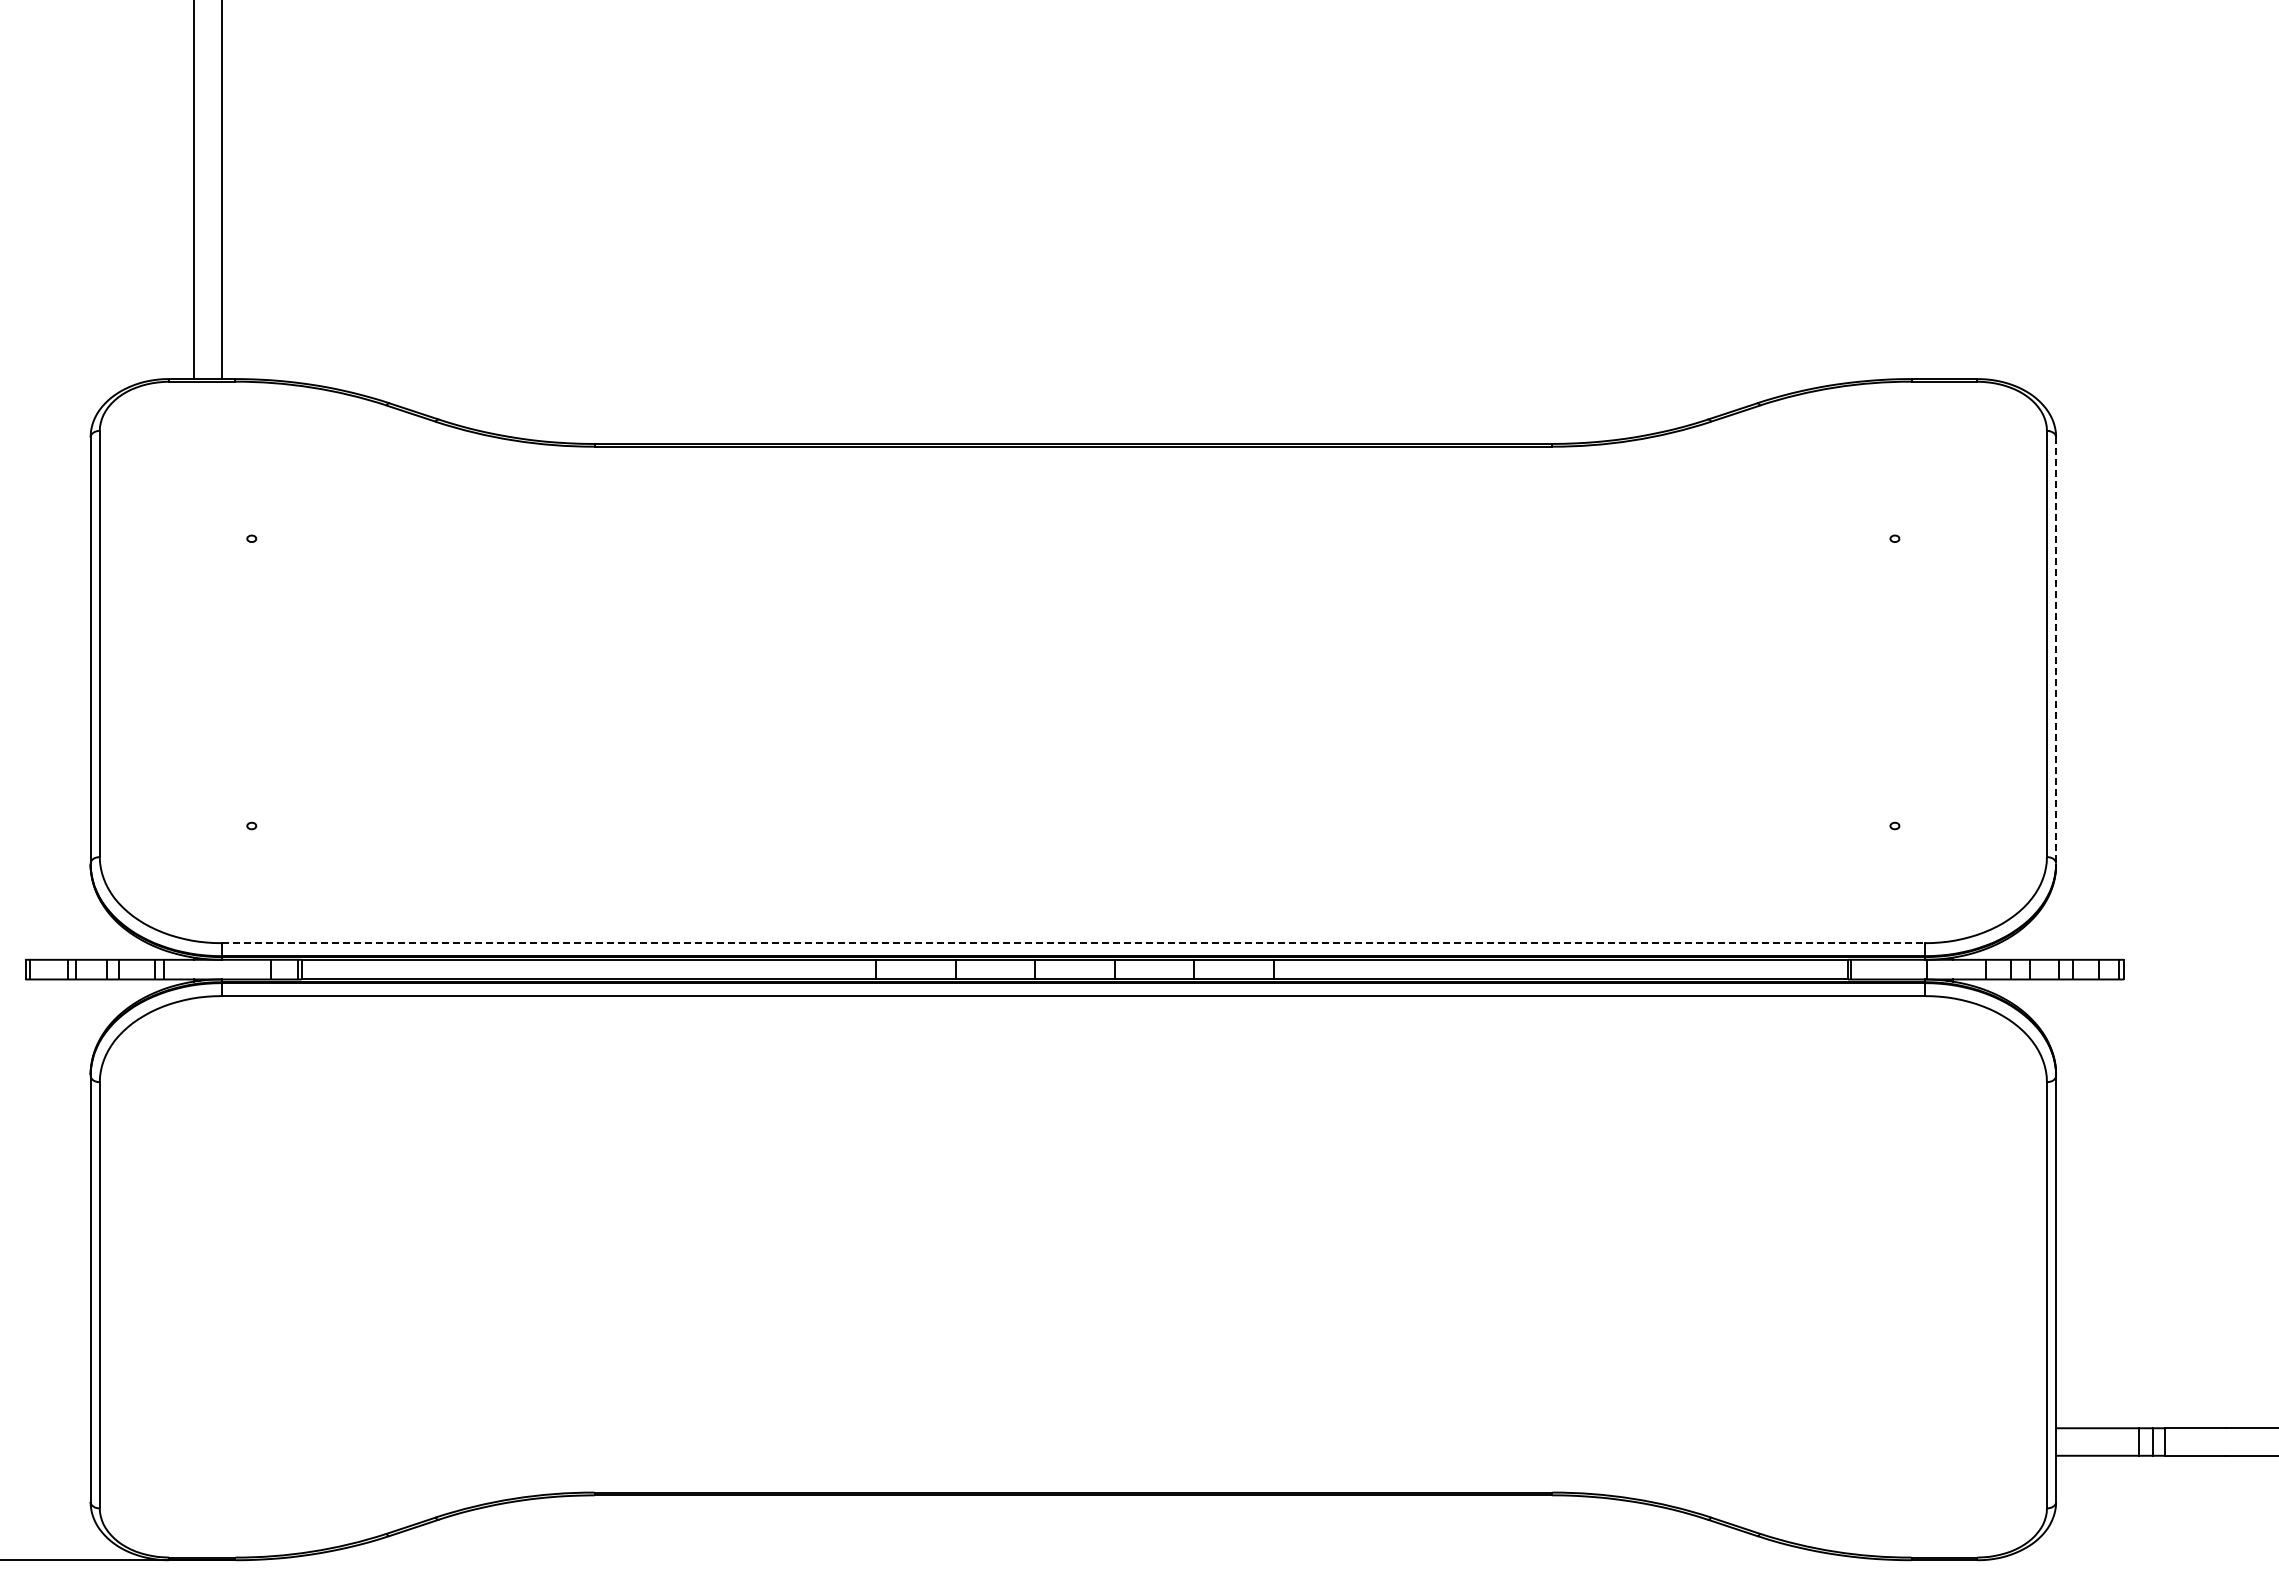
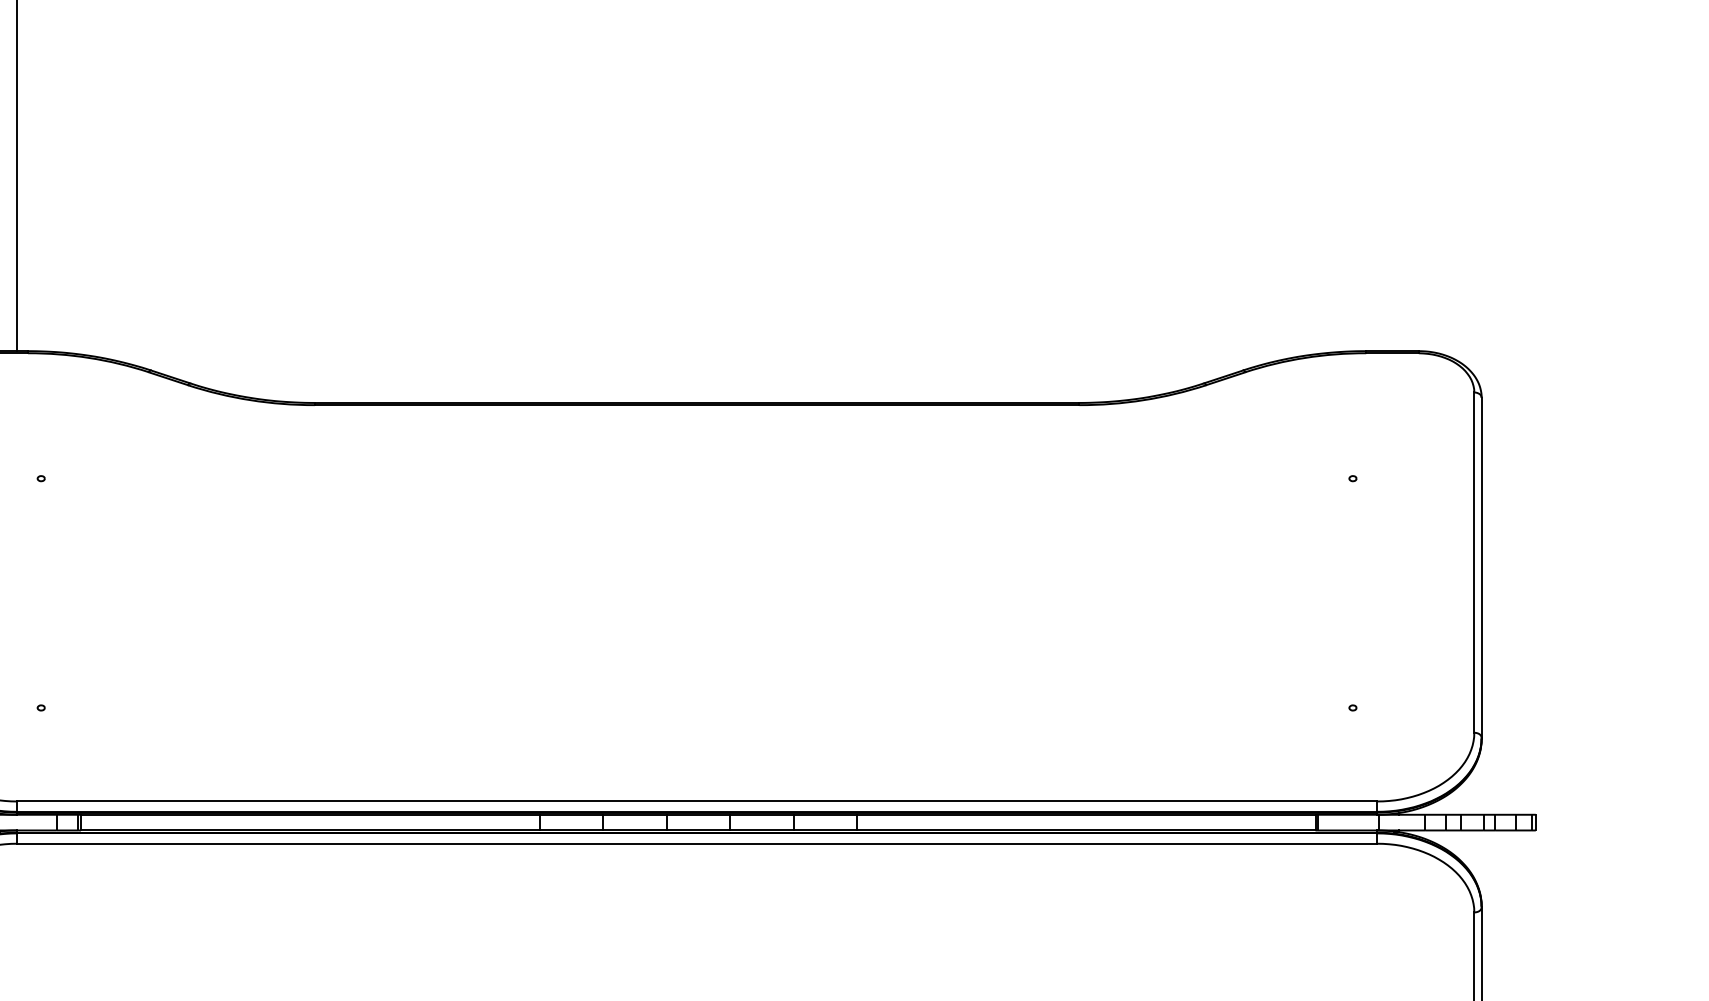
line: (2056, 650) -> (1481, 567), dashed -> solid
line: (1073, 943) -> (697, 801), dashed -> solid

